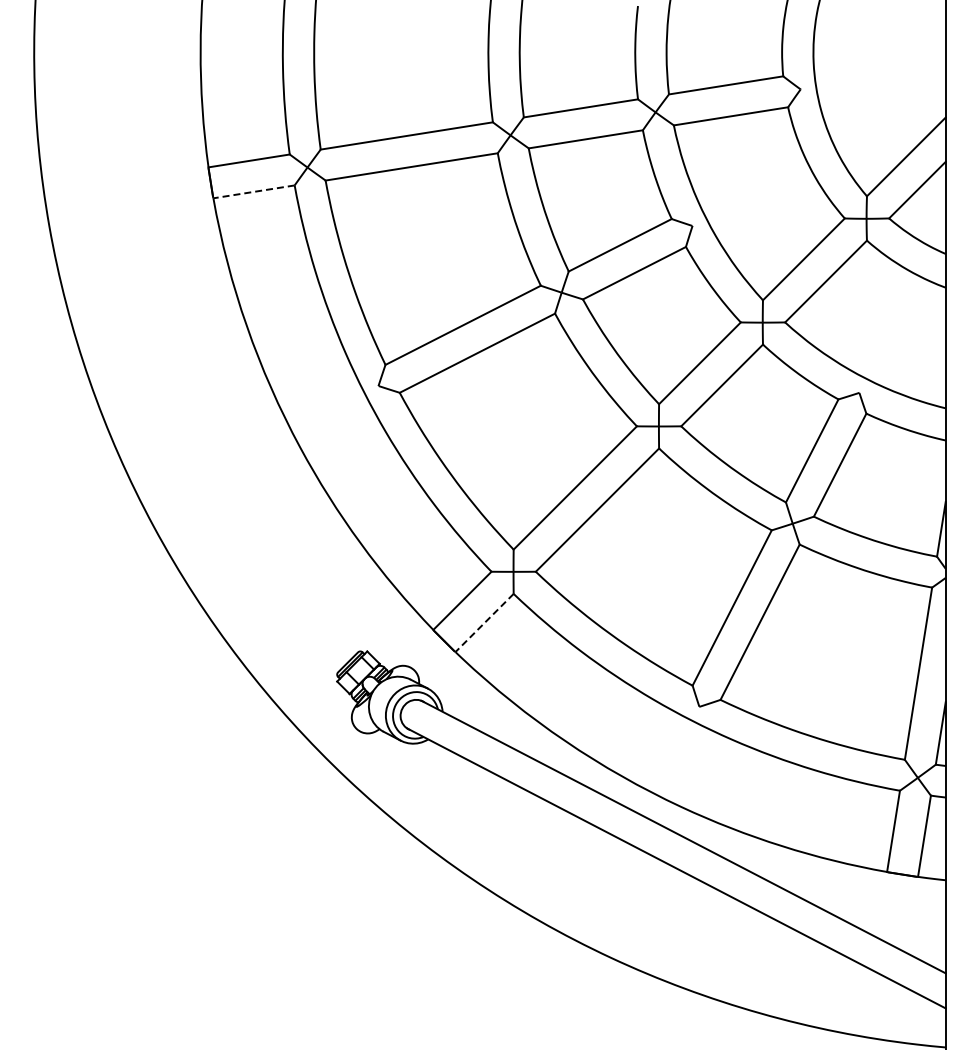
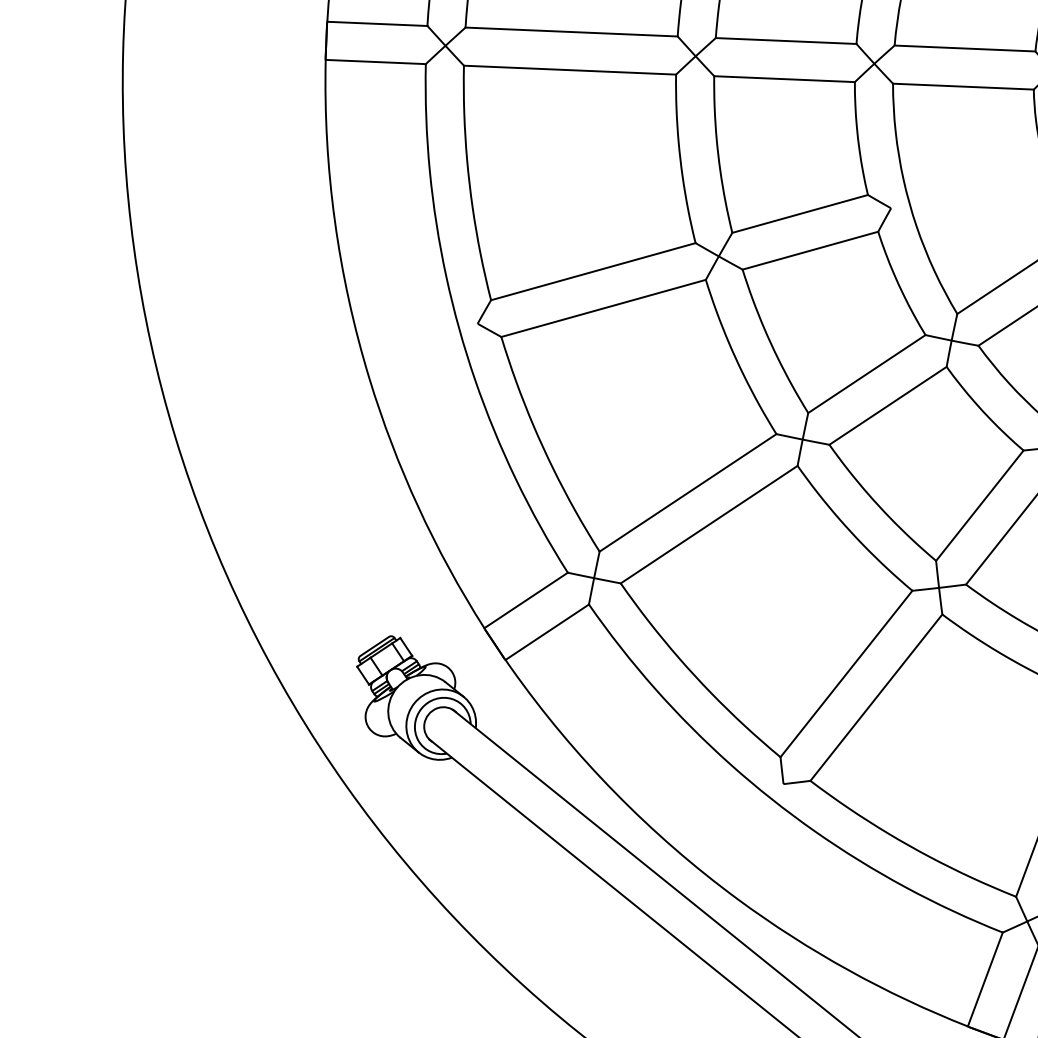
line: (253, 191) -> (375, 61), dashed -> solid
line: (484, 623) -> (547, 632), dashed -> solid

